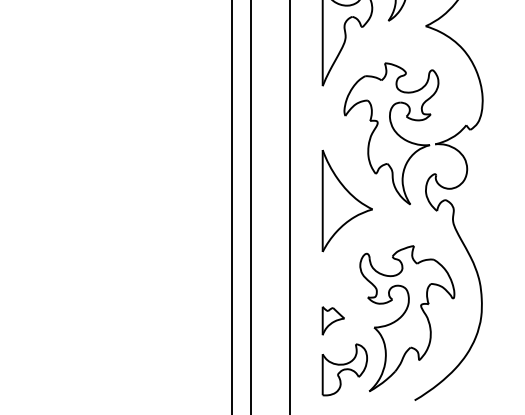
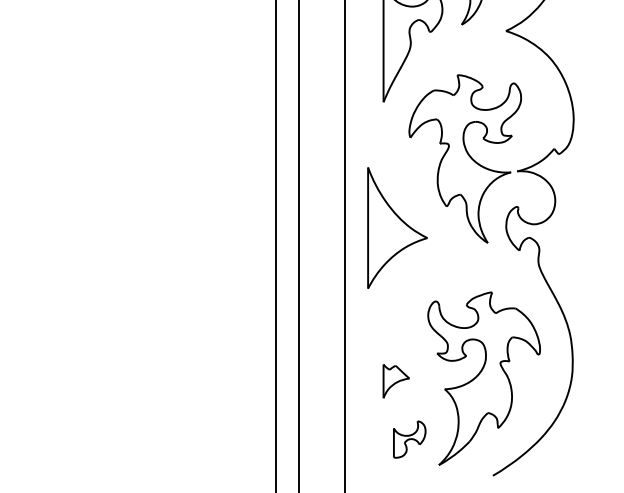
part: (346, 200) -> (396, 227), moved
part: (344, 369) -> (409, 439), size x0.6

